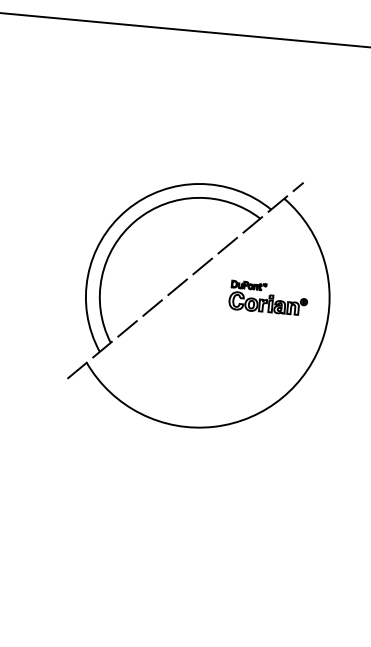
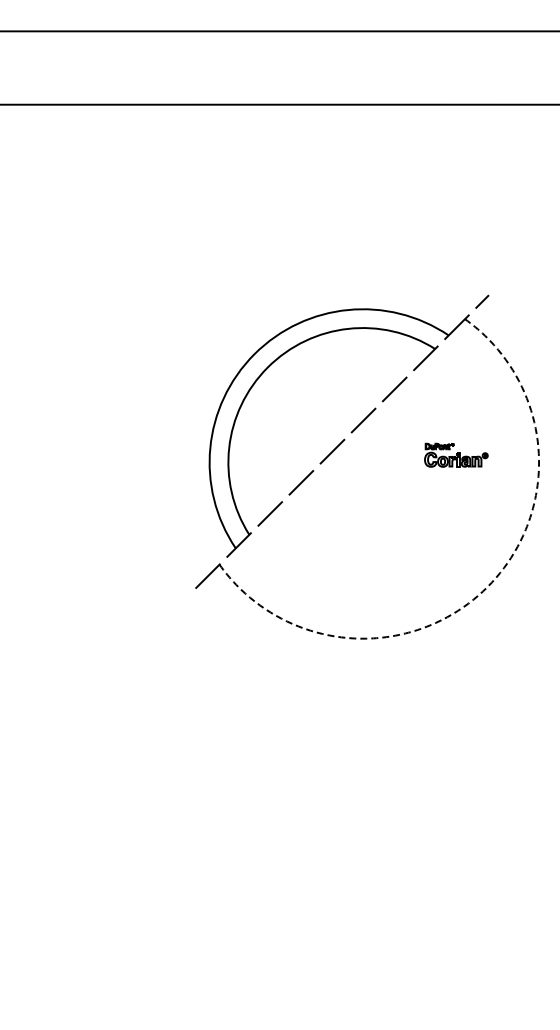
part: (268, 298) -> (456, 455), size x0.6
arc: (282, 397) -> (487, 587), solid -> dashed

